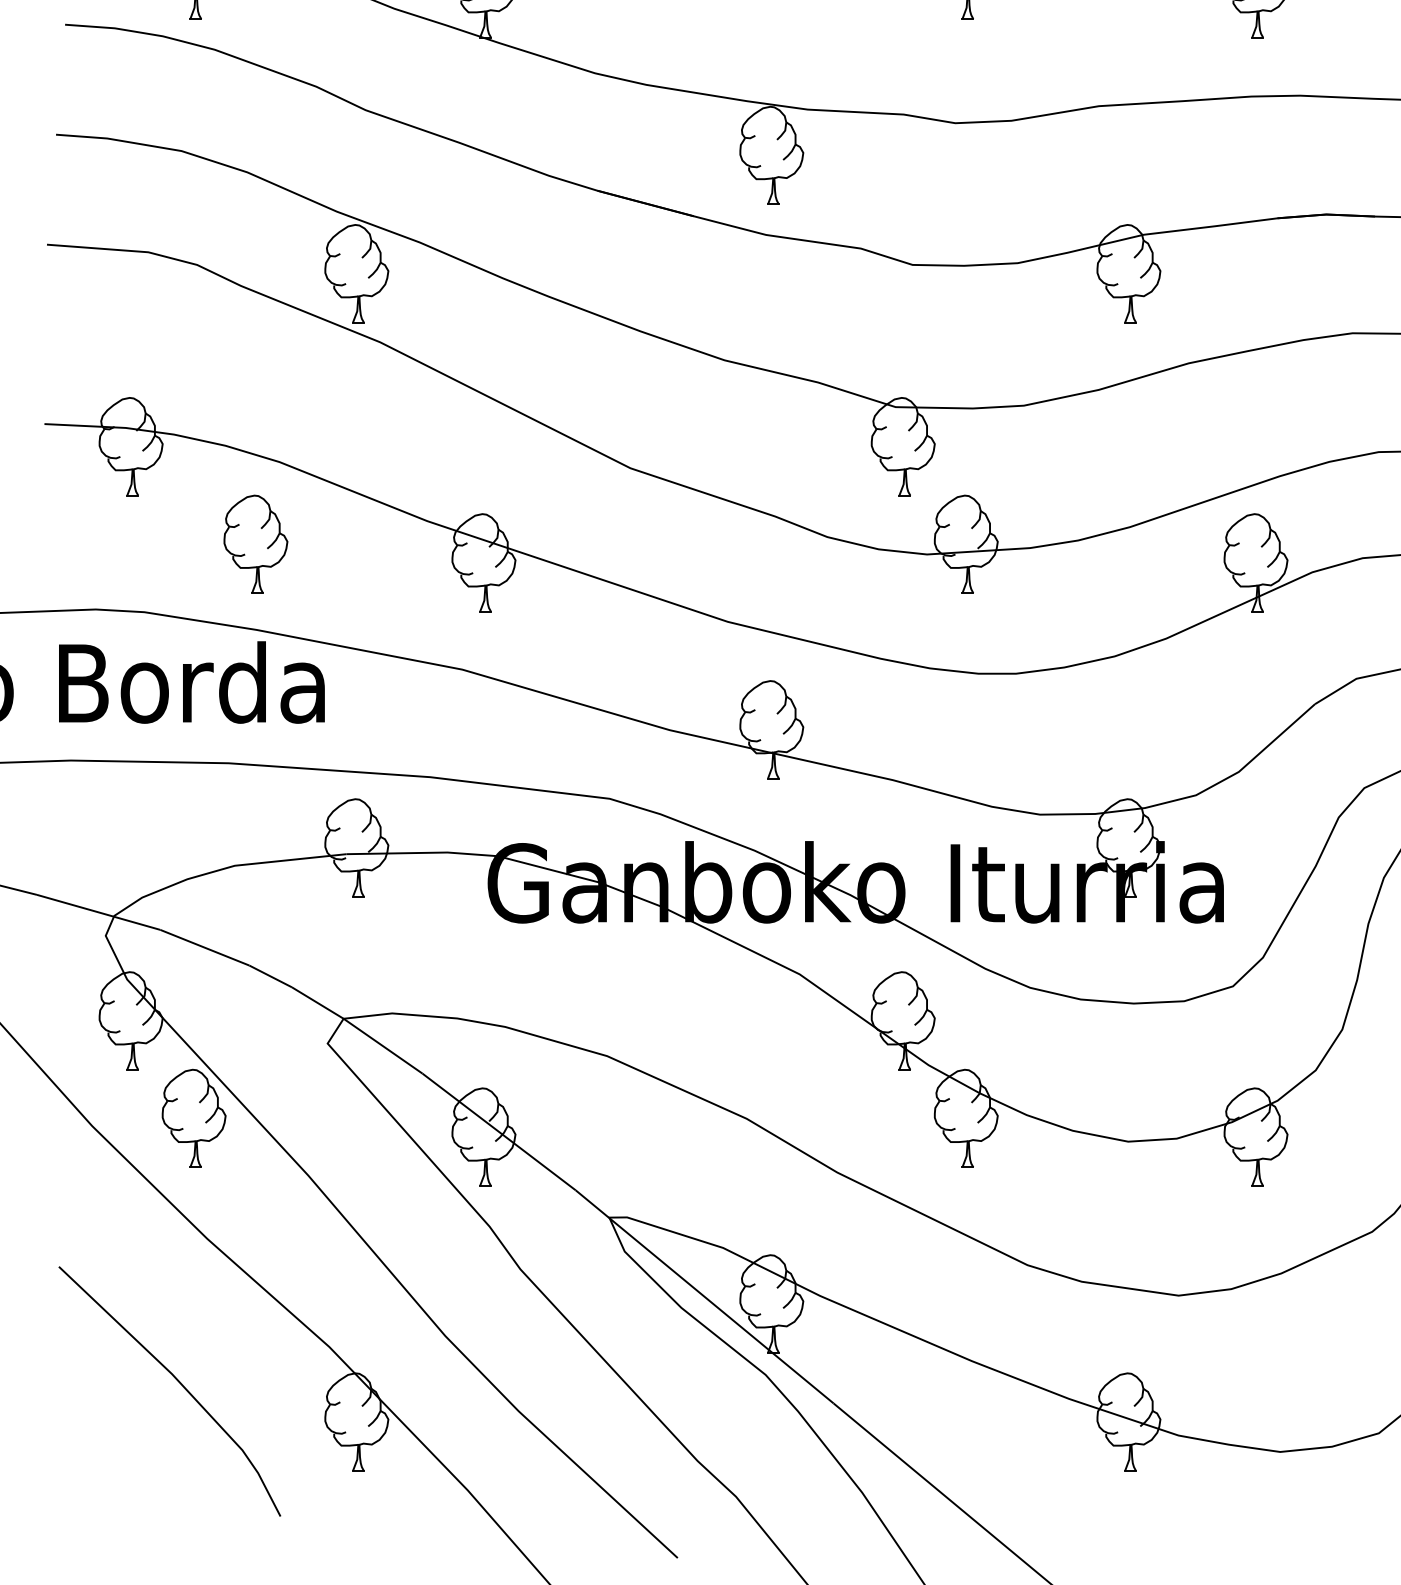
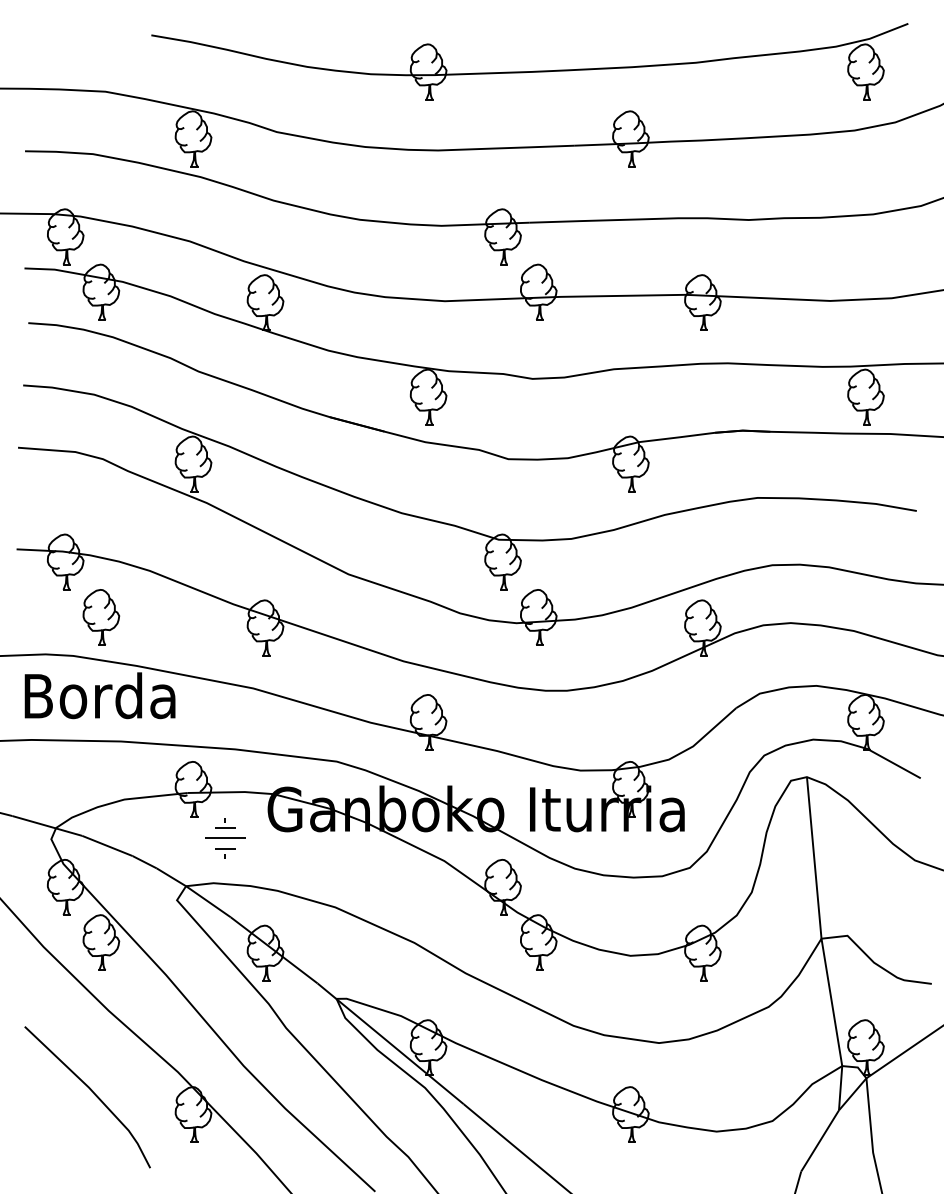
part: (256, 544) -> (101, 617), moved
part: (413, 934) -> (225, 838), added

